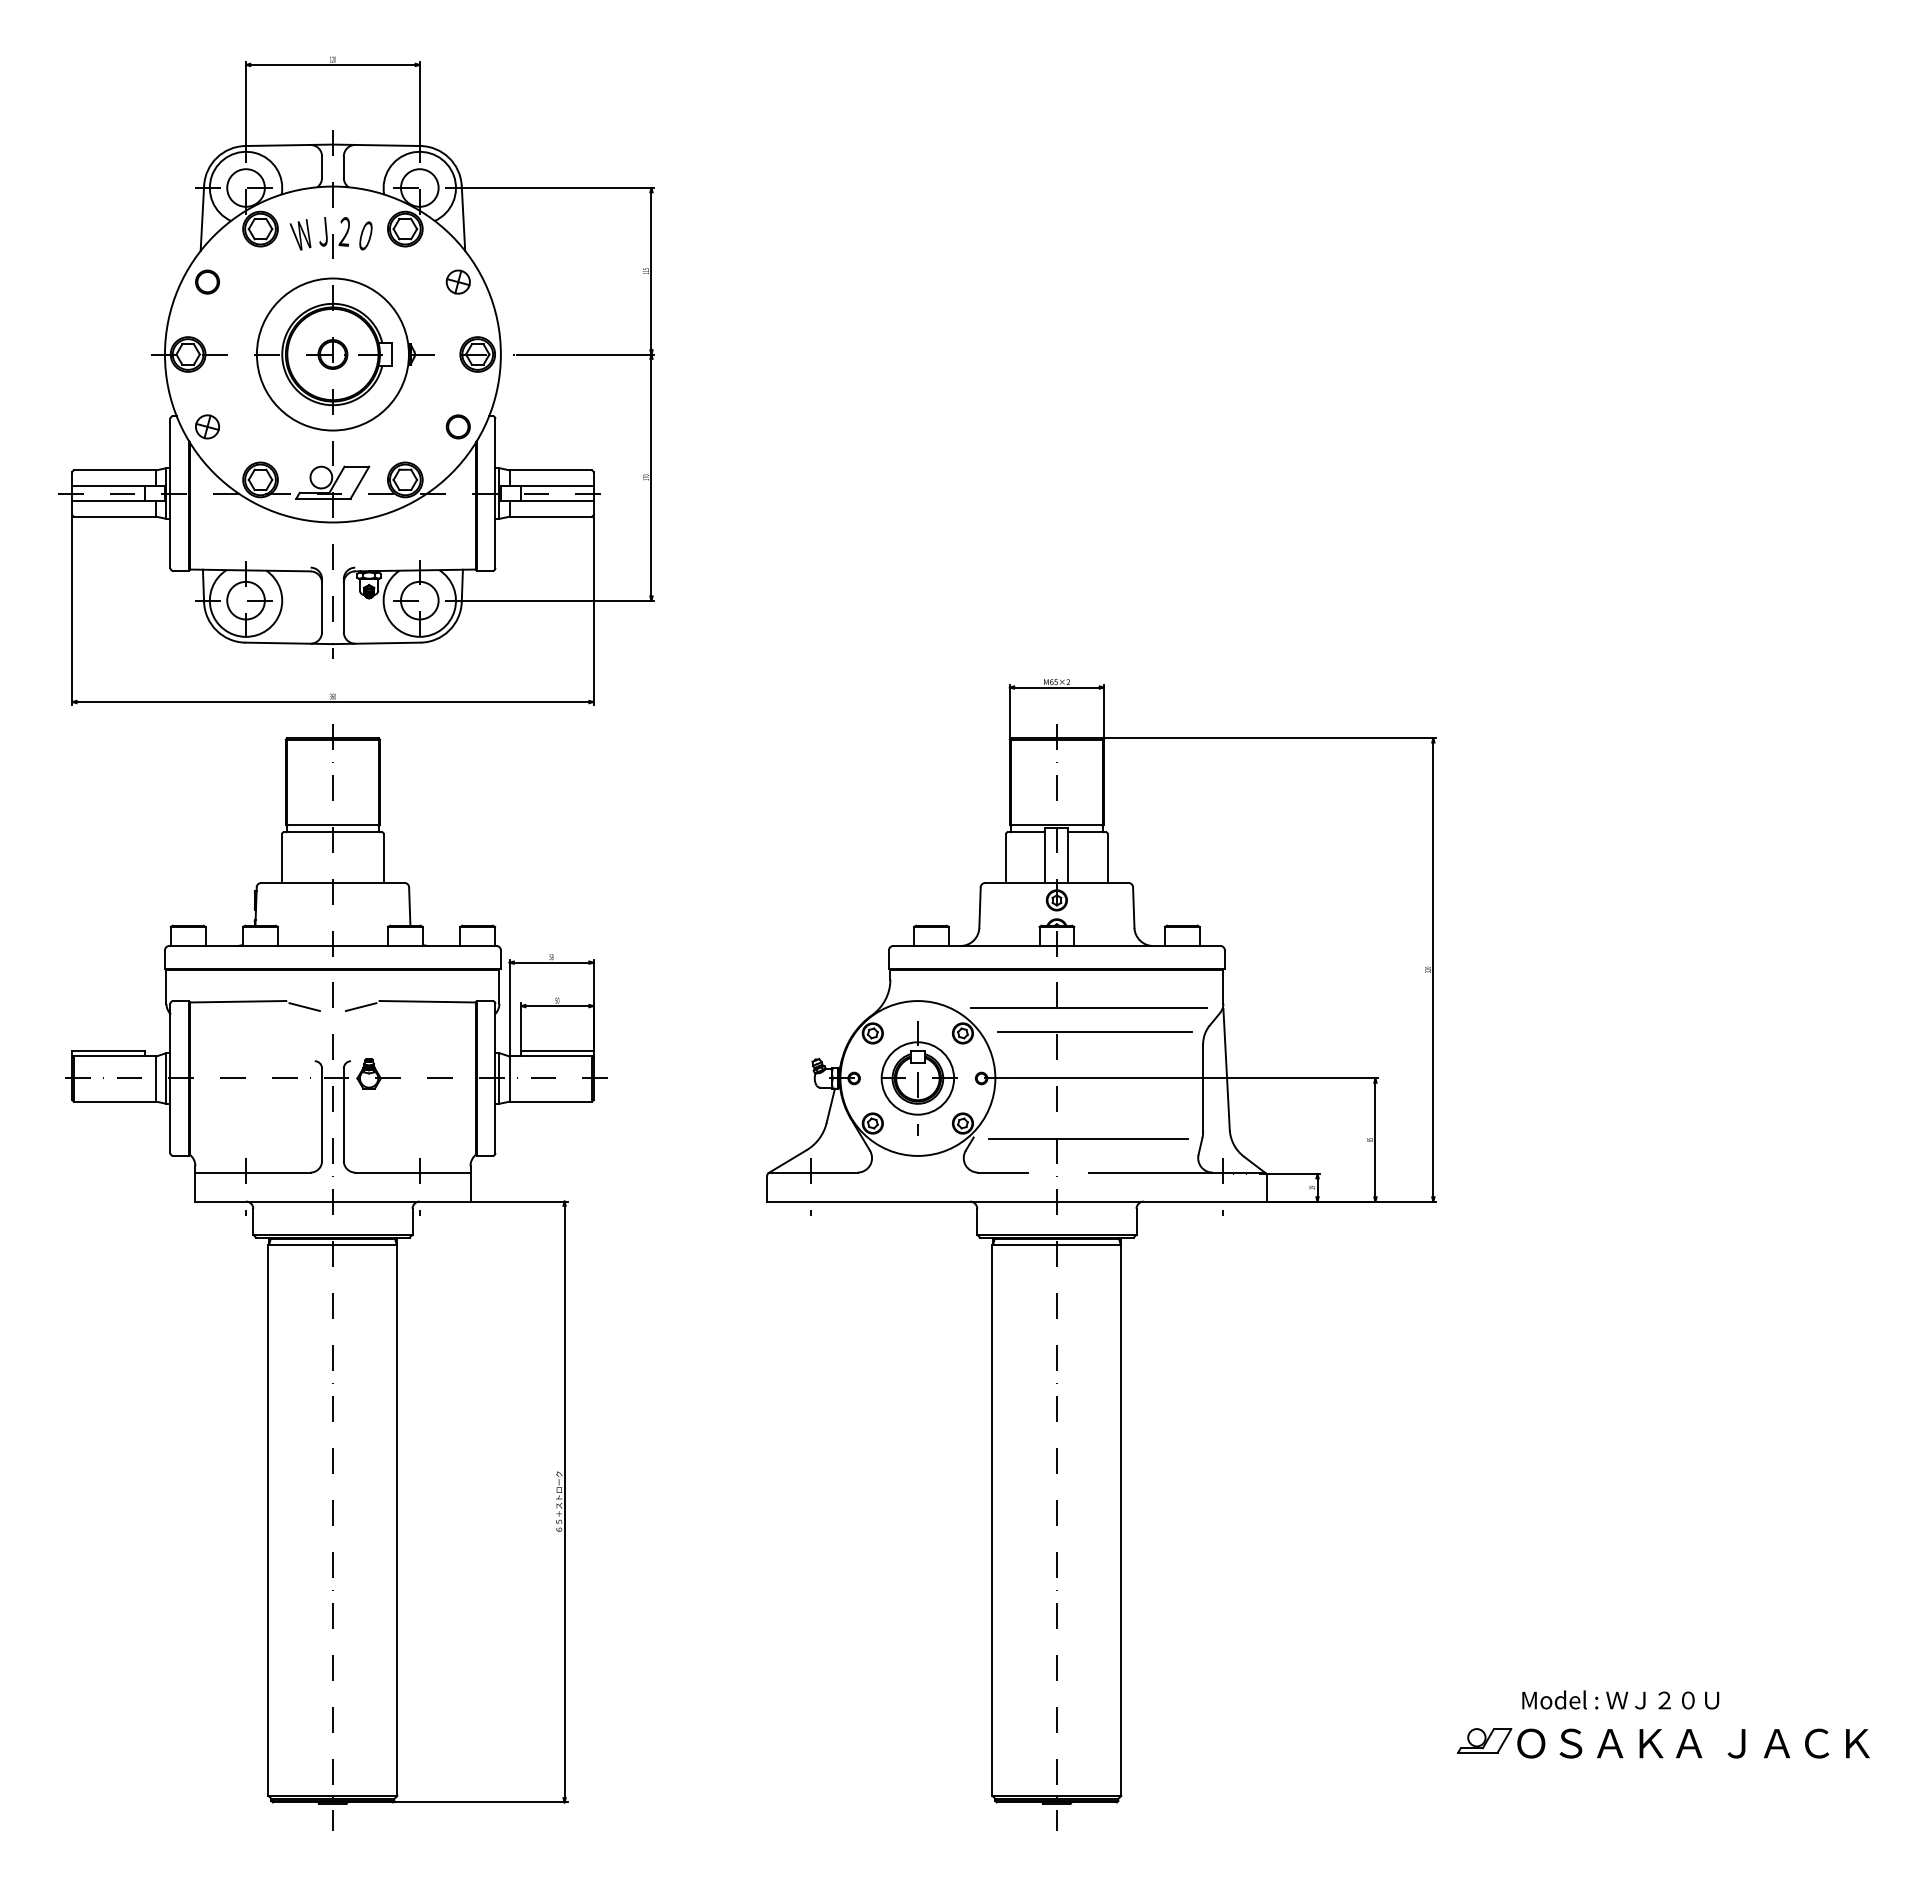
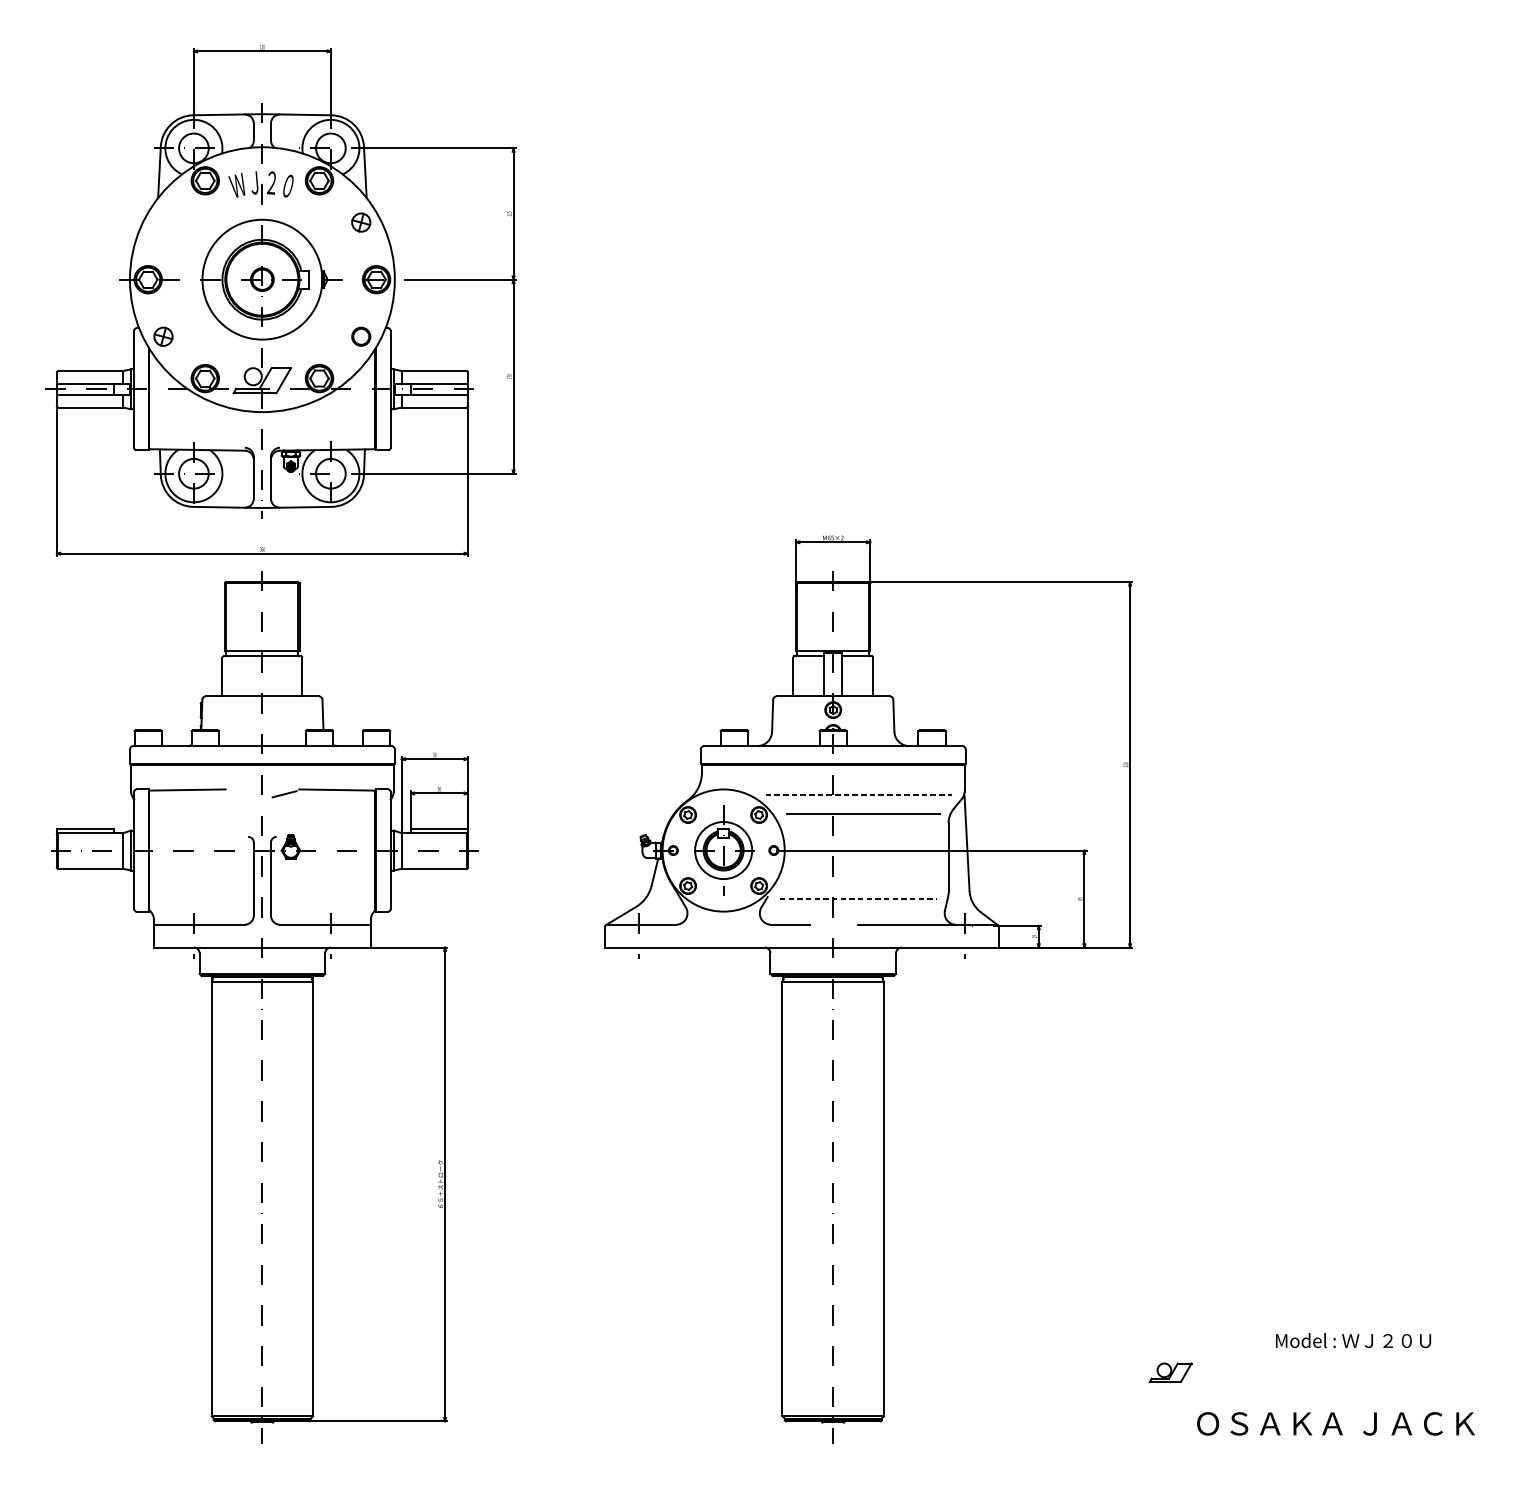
circle: (207, 281) -> (163, 222), removed
line: (304, 1007) -> (239, 794), removed
line: (1089, 1007) -> (858, 794), solid -> dashed
line: (1088, 1139) -> (858, 898), solid -> dashed
text: (1620, 1699) -> (1353, 1340), moved
text: (1693, 1743) -> (1335, 1423), moved

